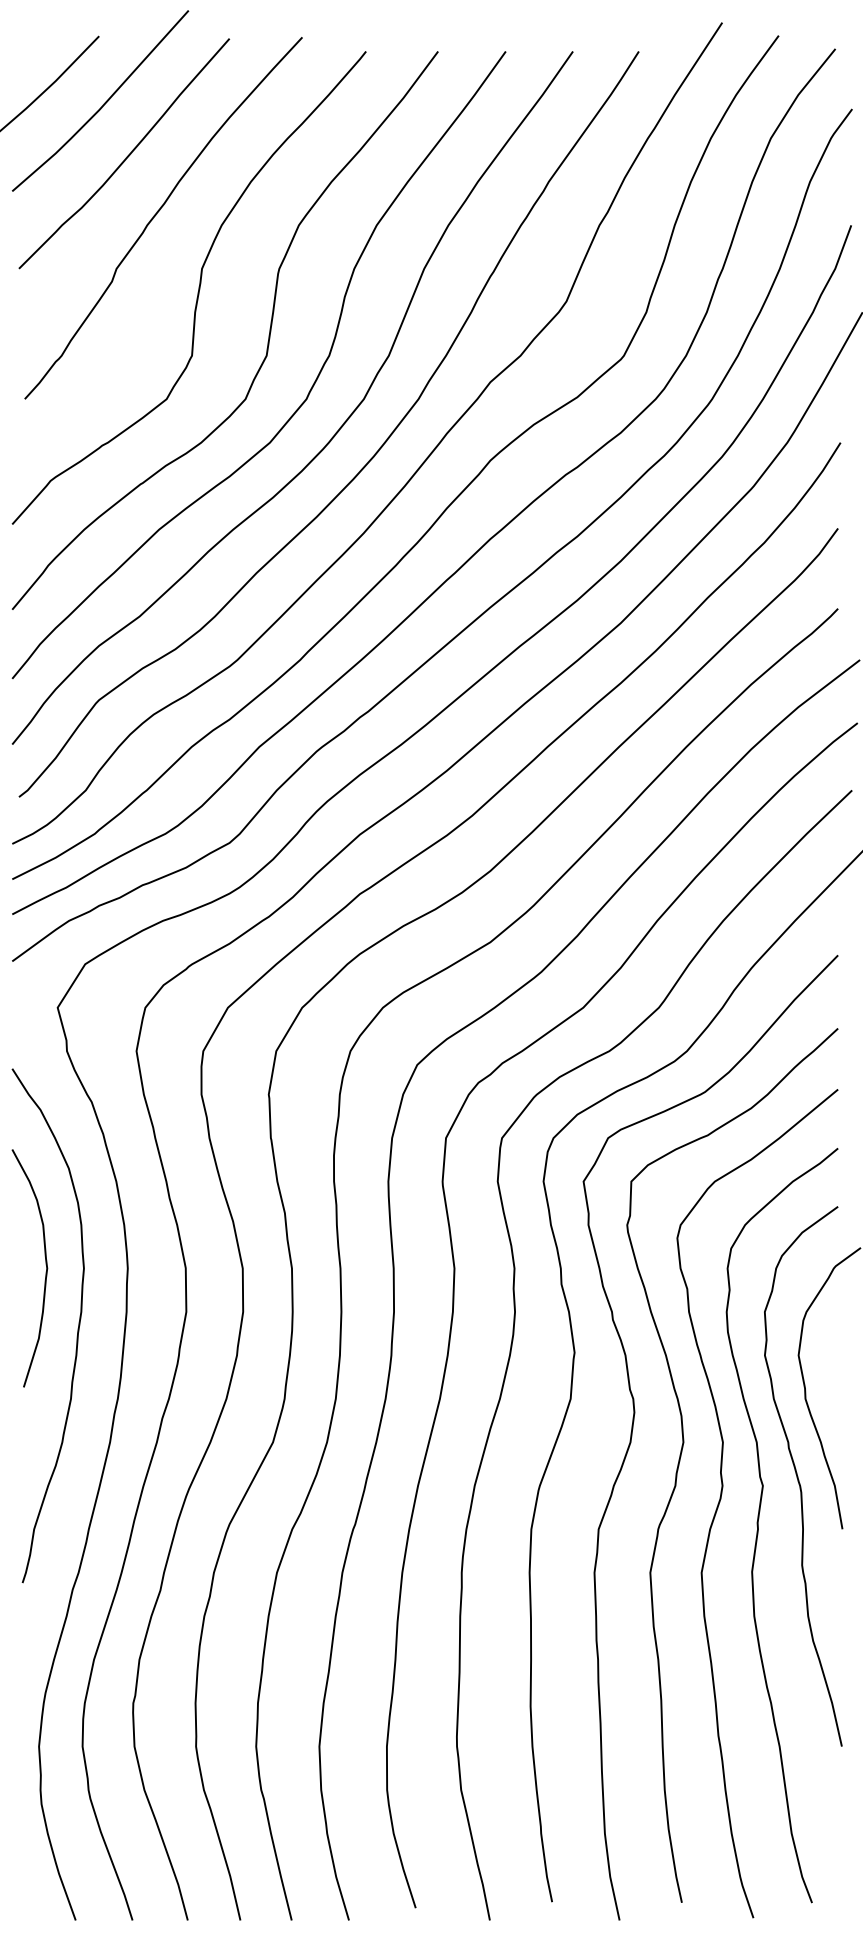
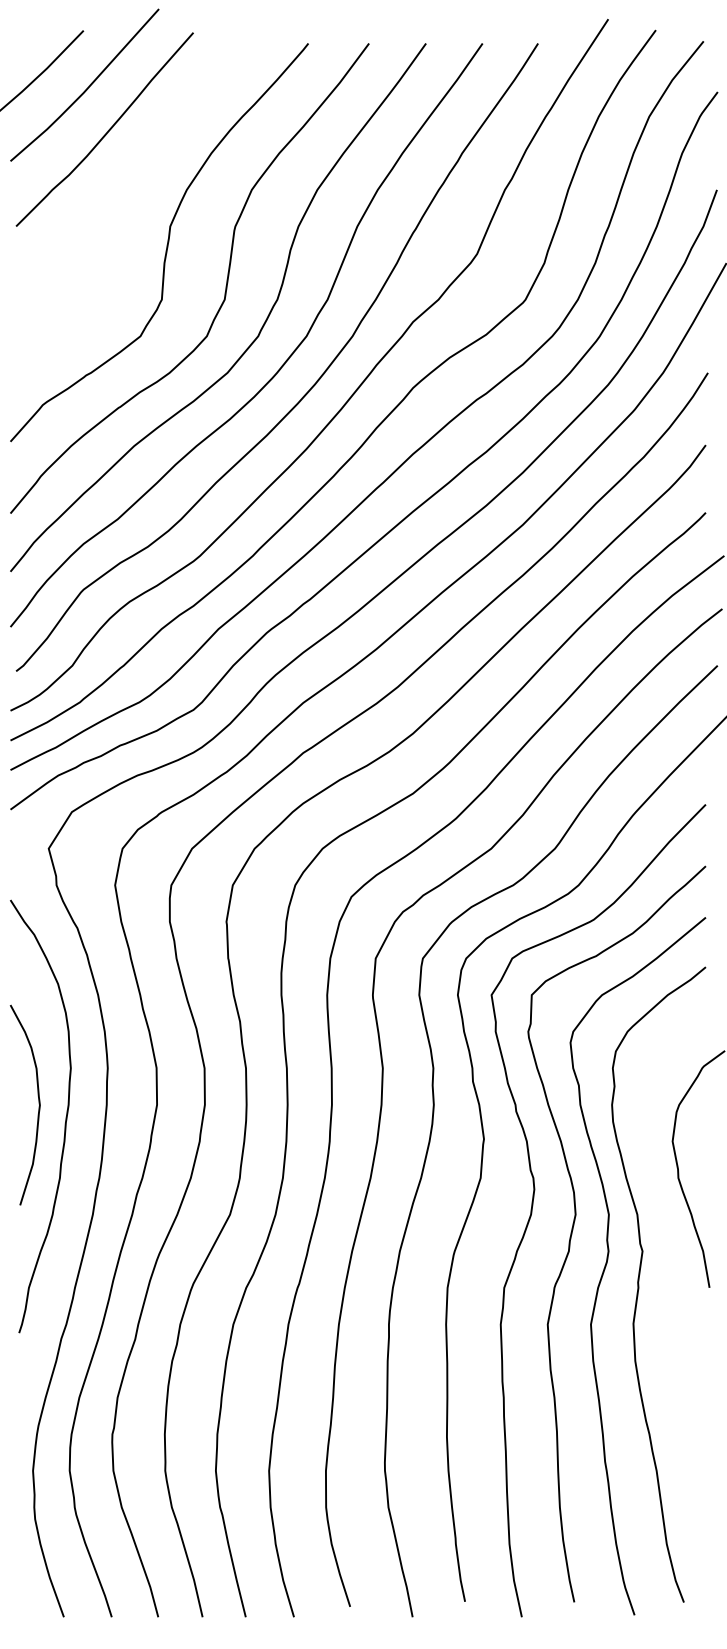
curve: (158, 212) -> (133, 179), removed
curve: (45, 1266) -> (38, 1103), moved
curve: (798, 1475) -> (672, 1242), removed

